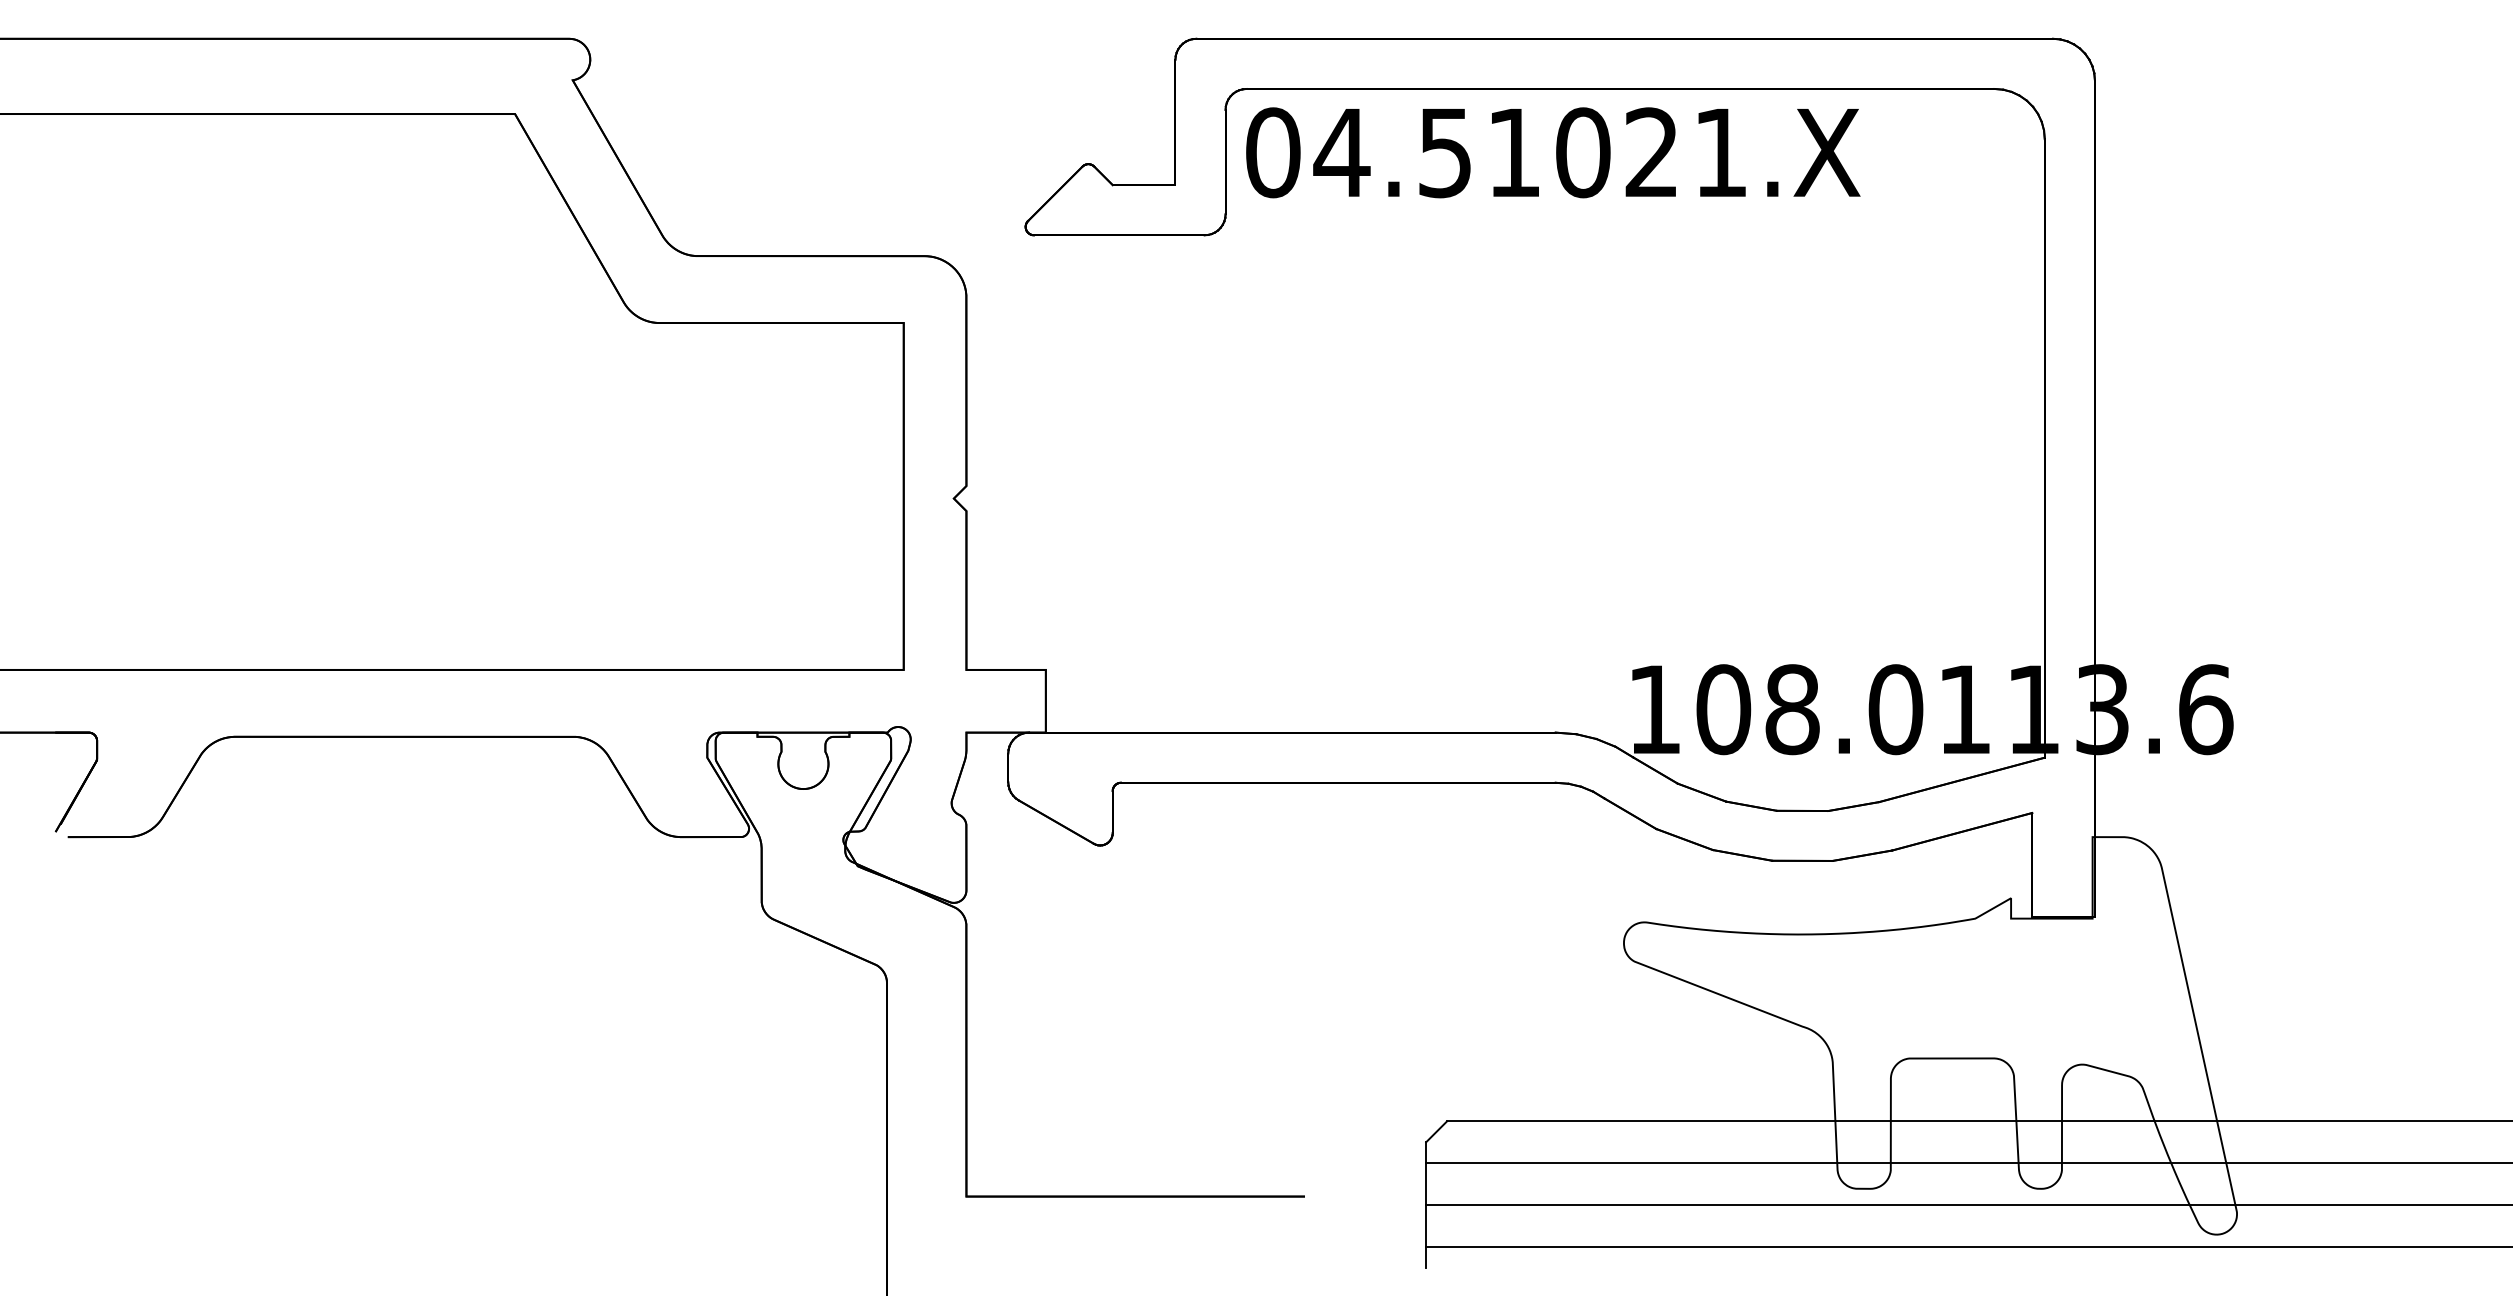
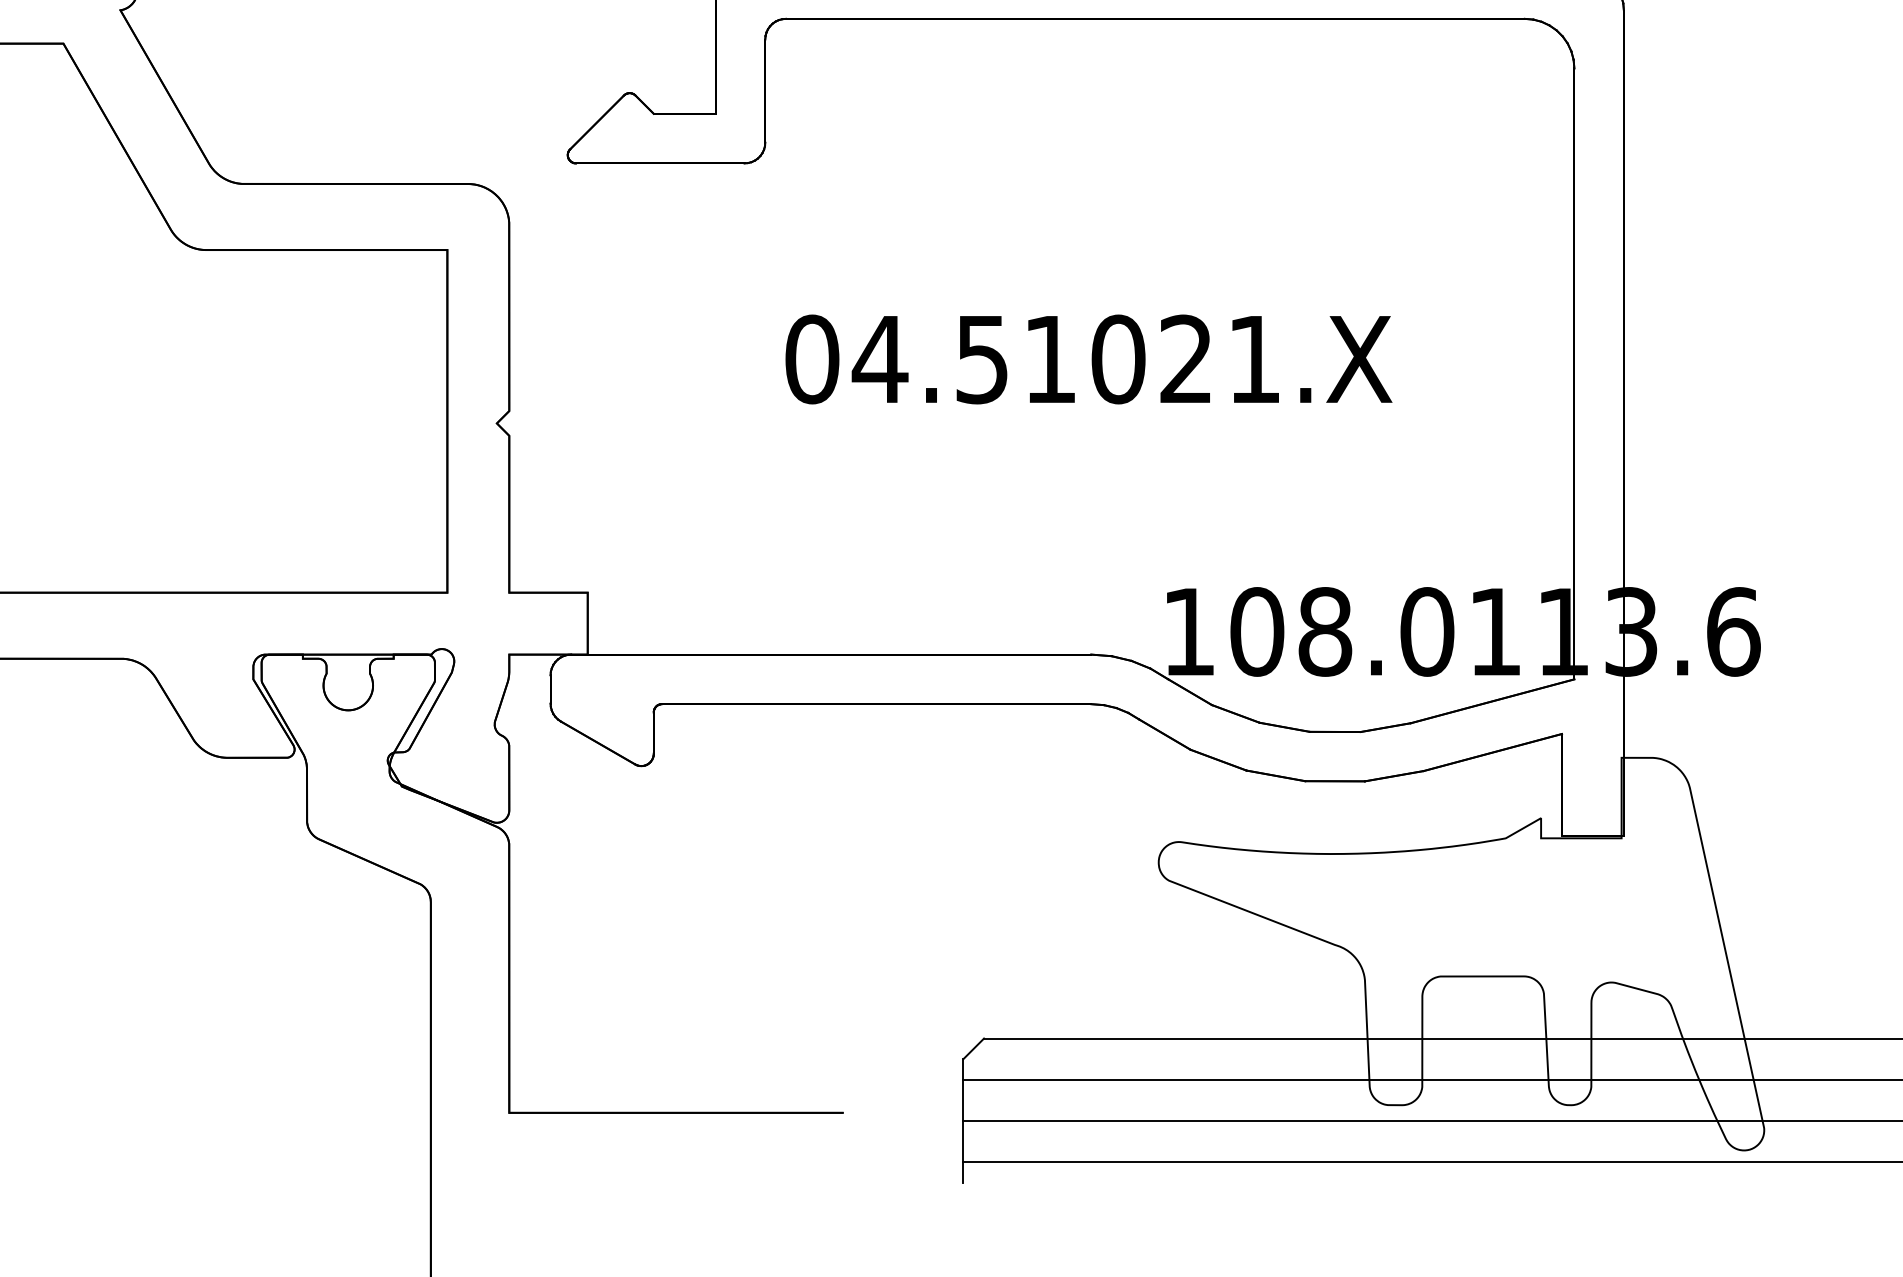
text: (1553, 152) -> (1089, 359), moved

